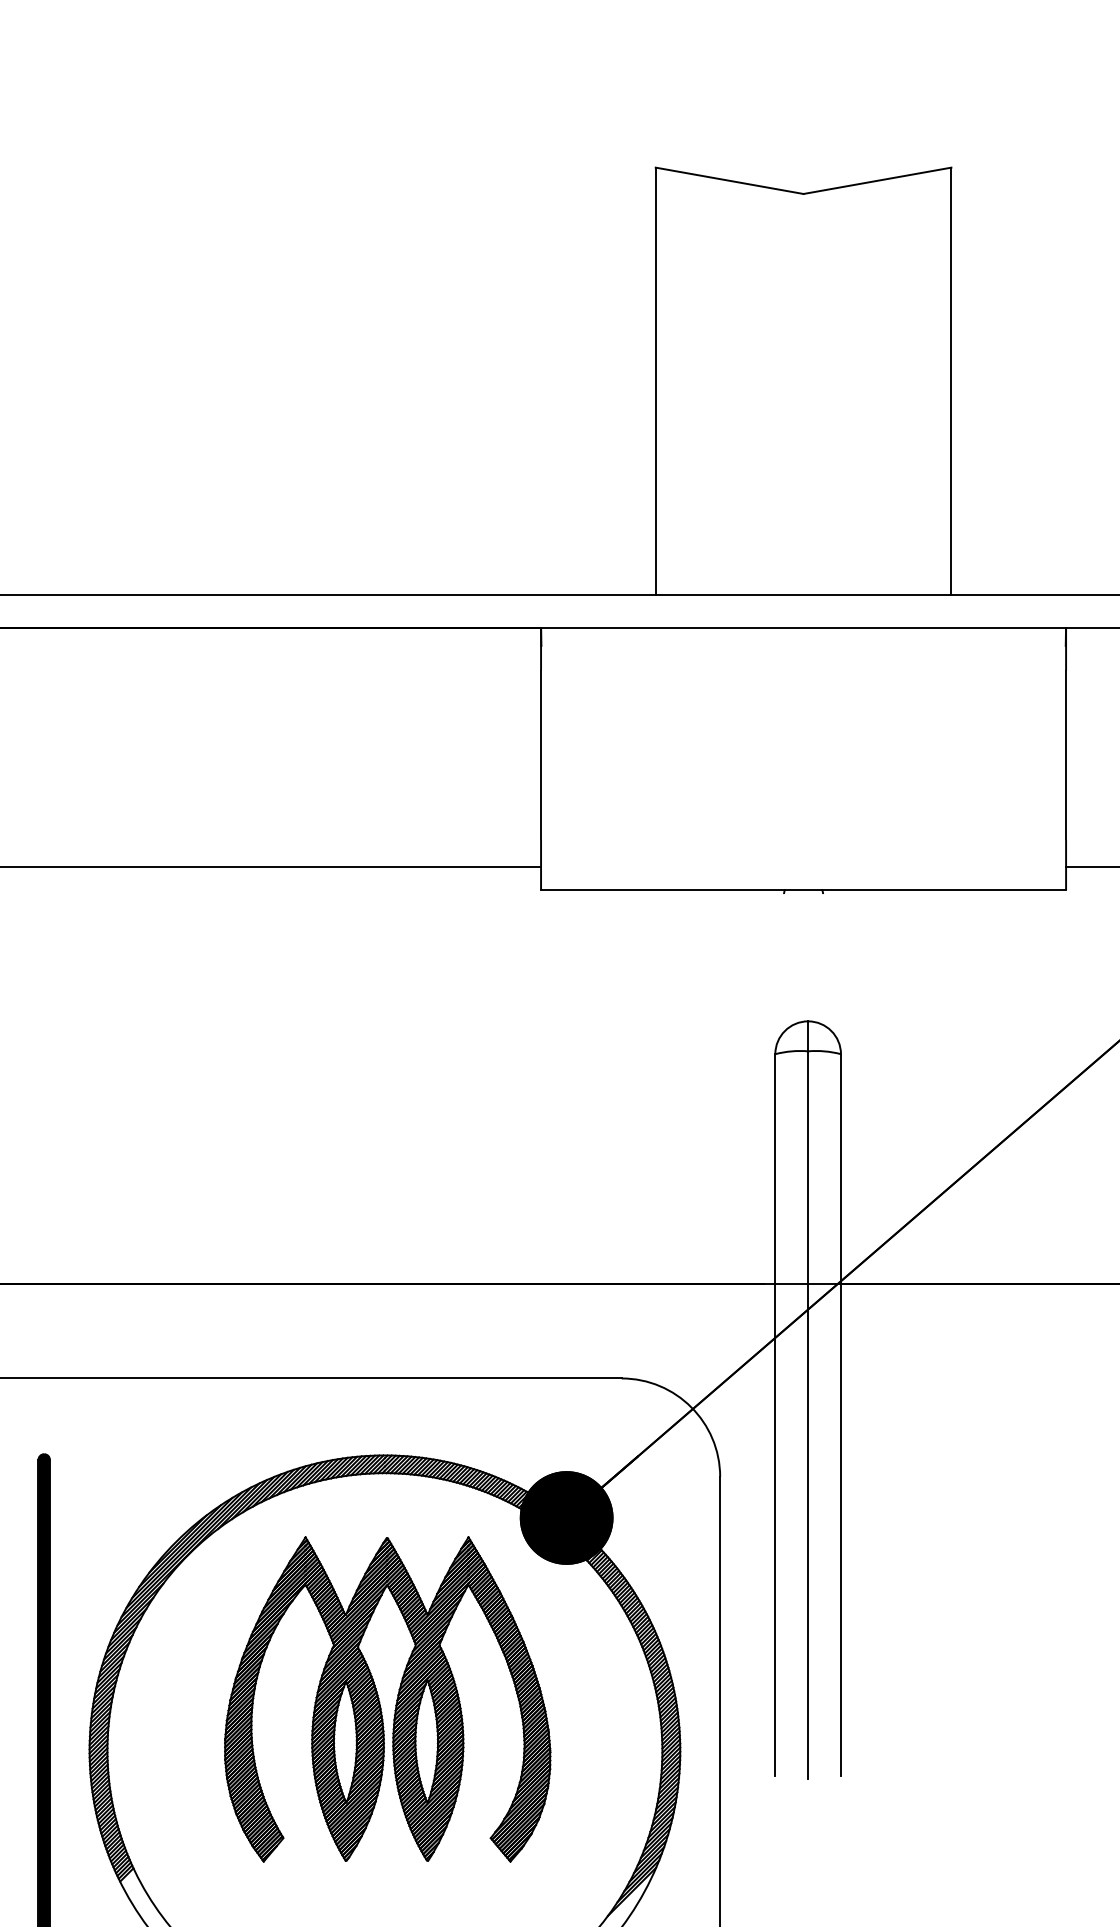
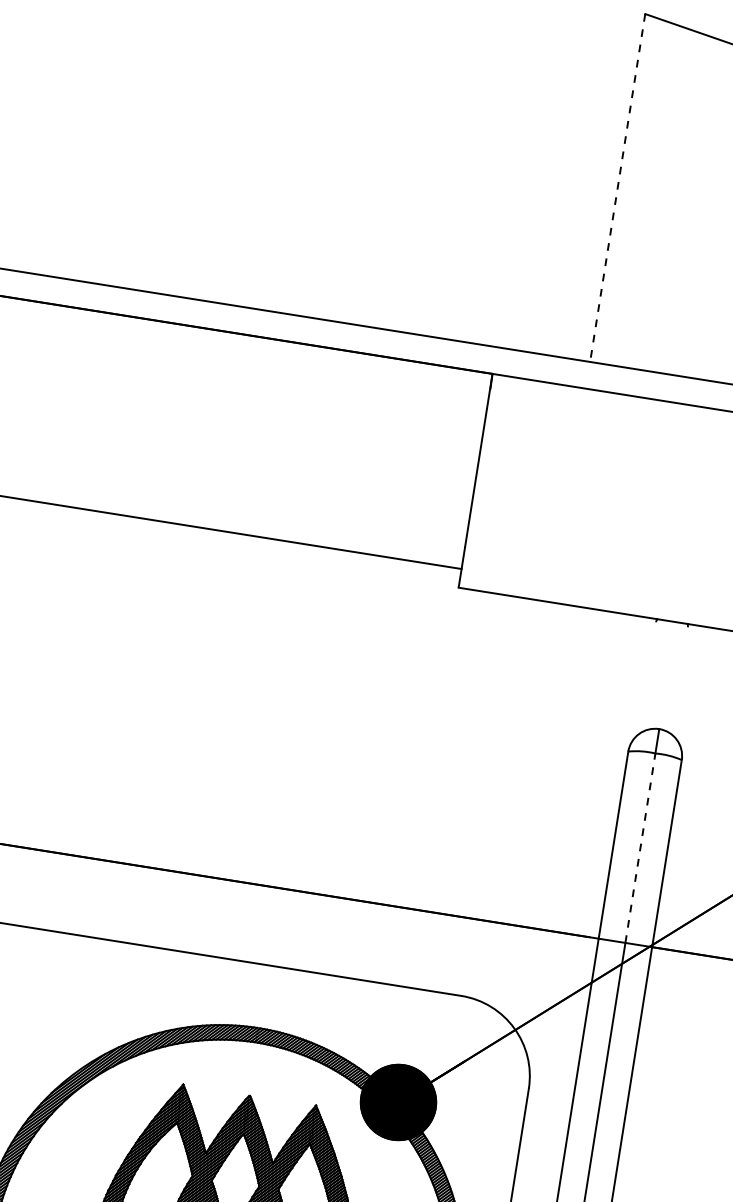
line: (655, 381) -> (617, 188), solid -> dashed
line: (808, 1167) -> (640, 848), solid -> dashed

